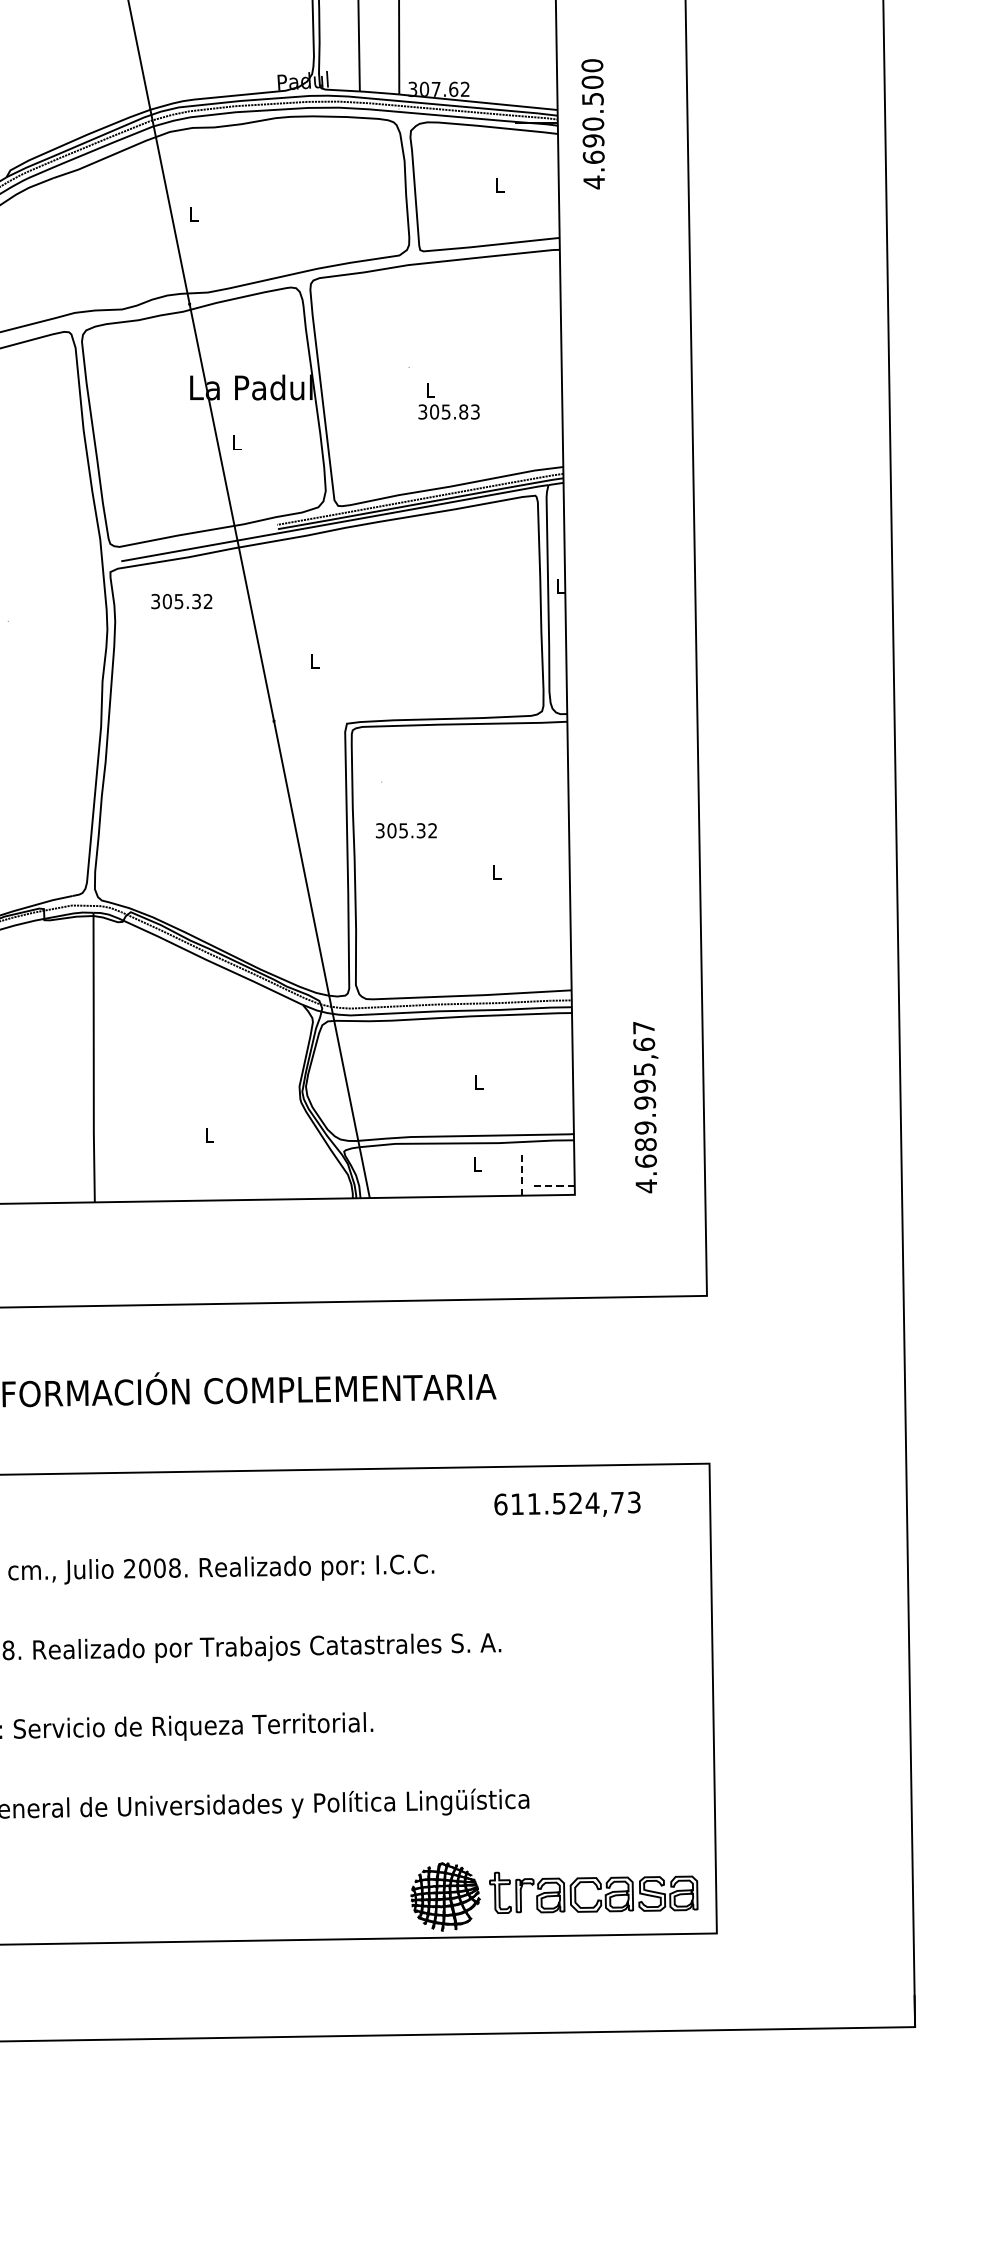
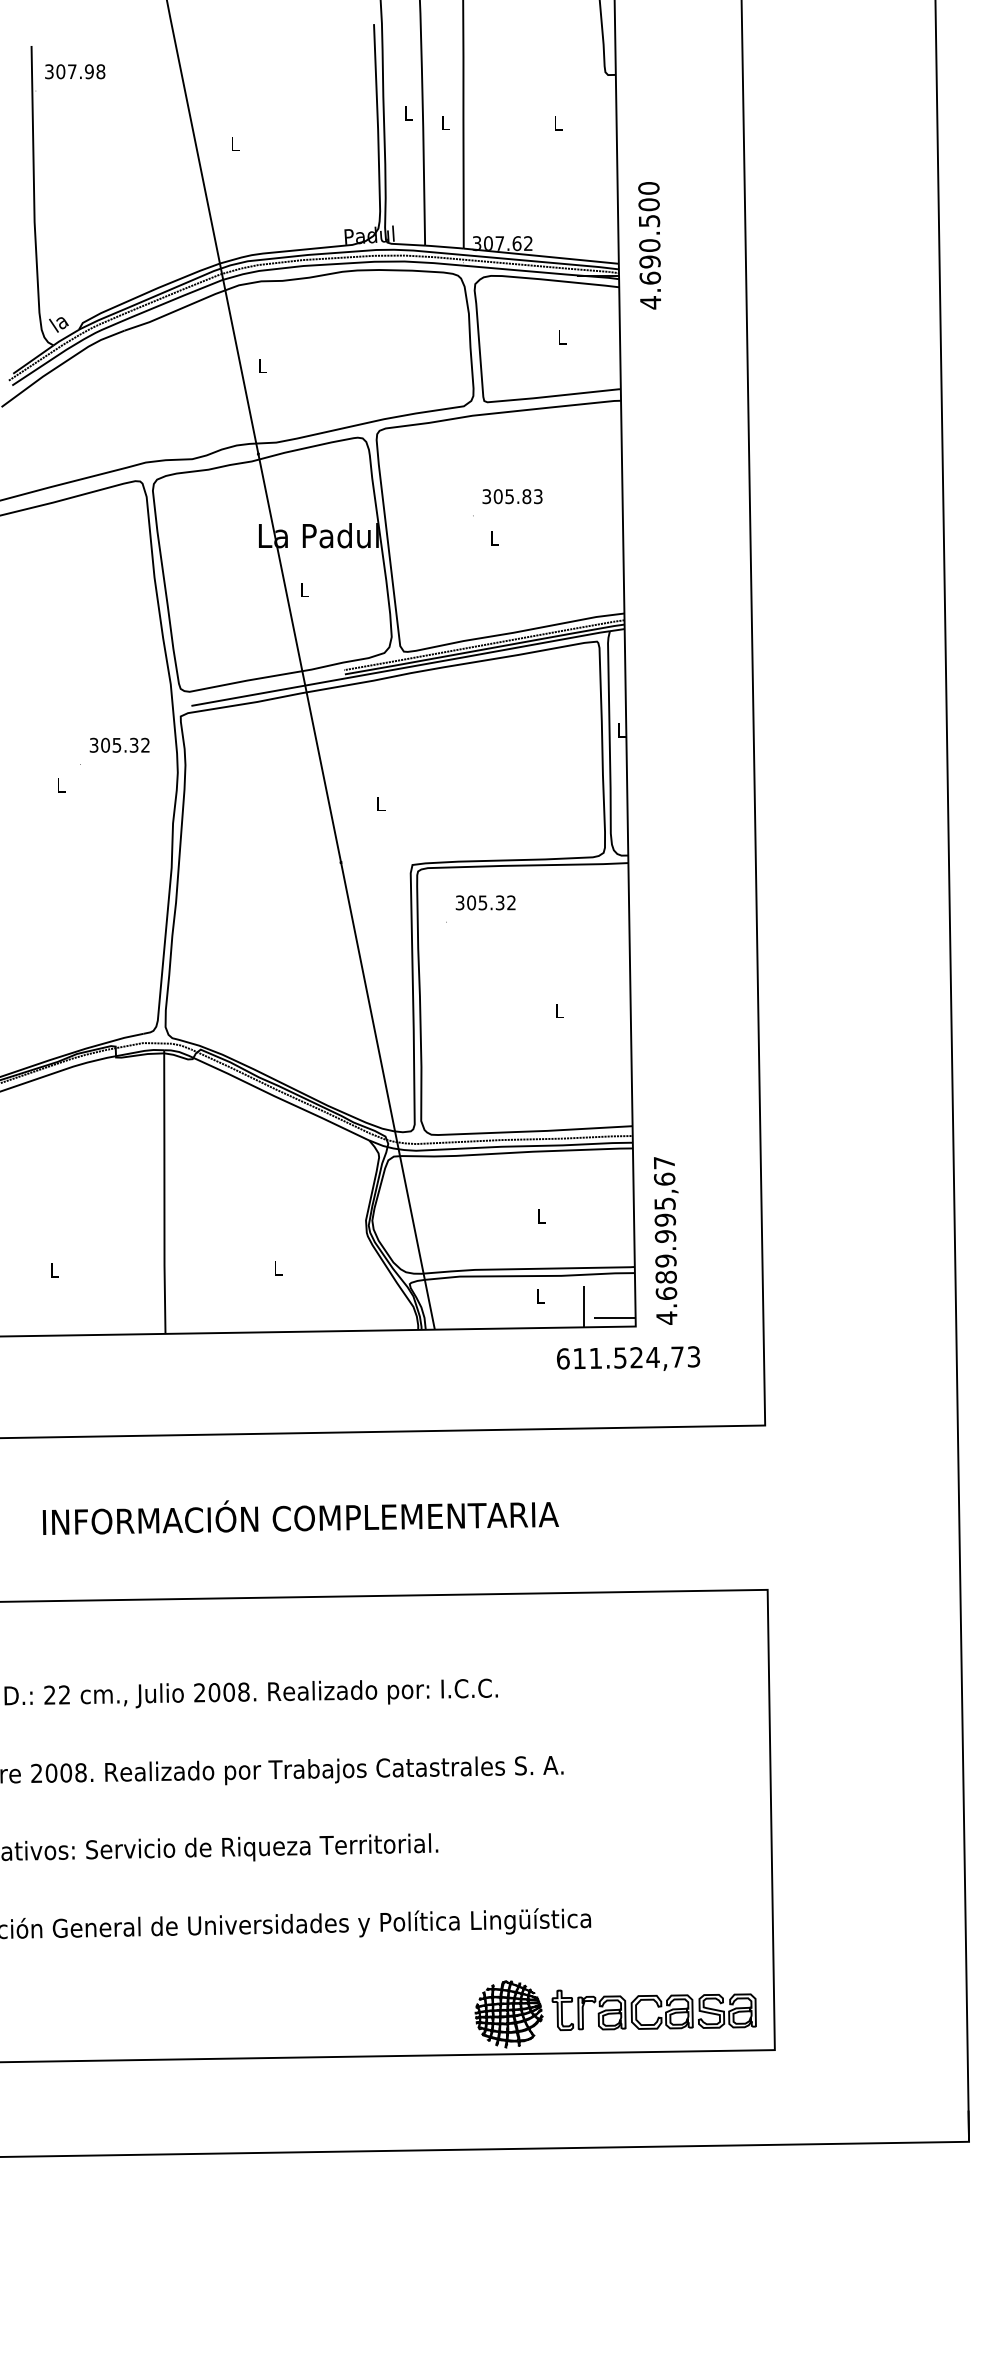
text: (592, 124) -> (649, 245), moved
text: (449, 411) -> (512, 496), moved
text: (181, 600) -> (119, 744), moved
text: (406, 830) -> (485, 902), moved
text: (646, 1107) -> (666, 1240), moved
line: (522, 1174) -> (584, 1306), dashed -> solid
line: (553, 1185) -> (614, 1317), dashed -> solid
text: (567, 1504) -> (628, 1358), moved

